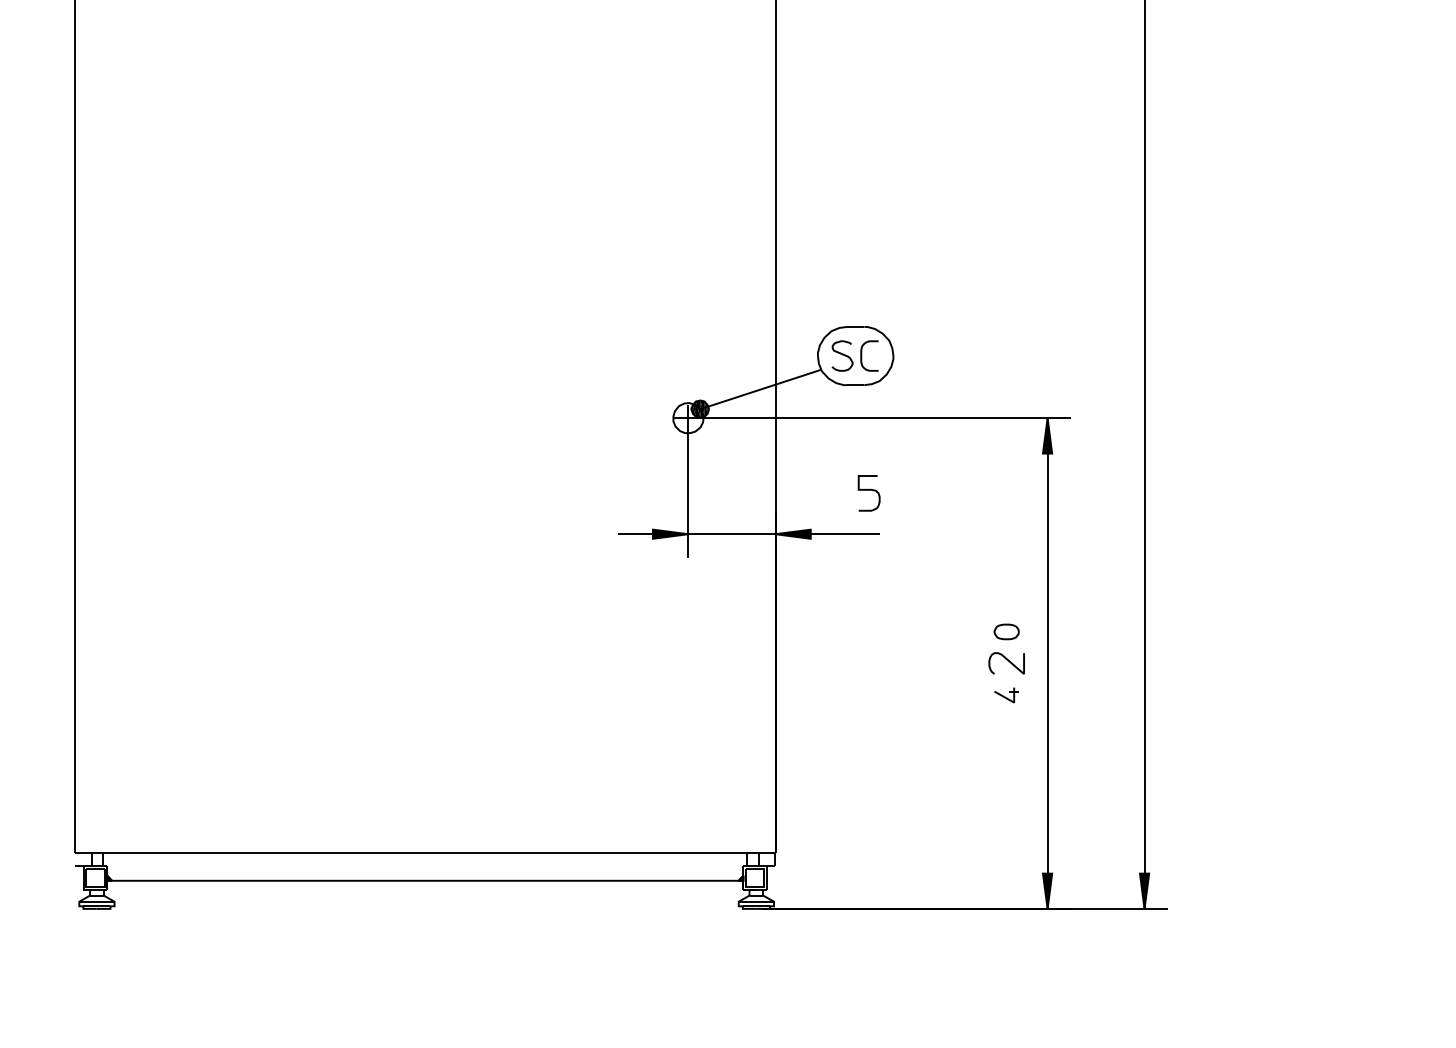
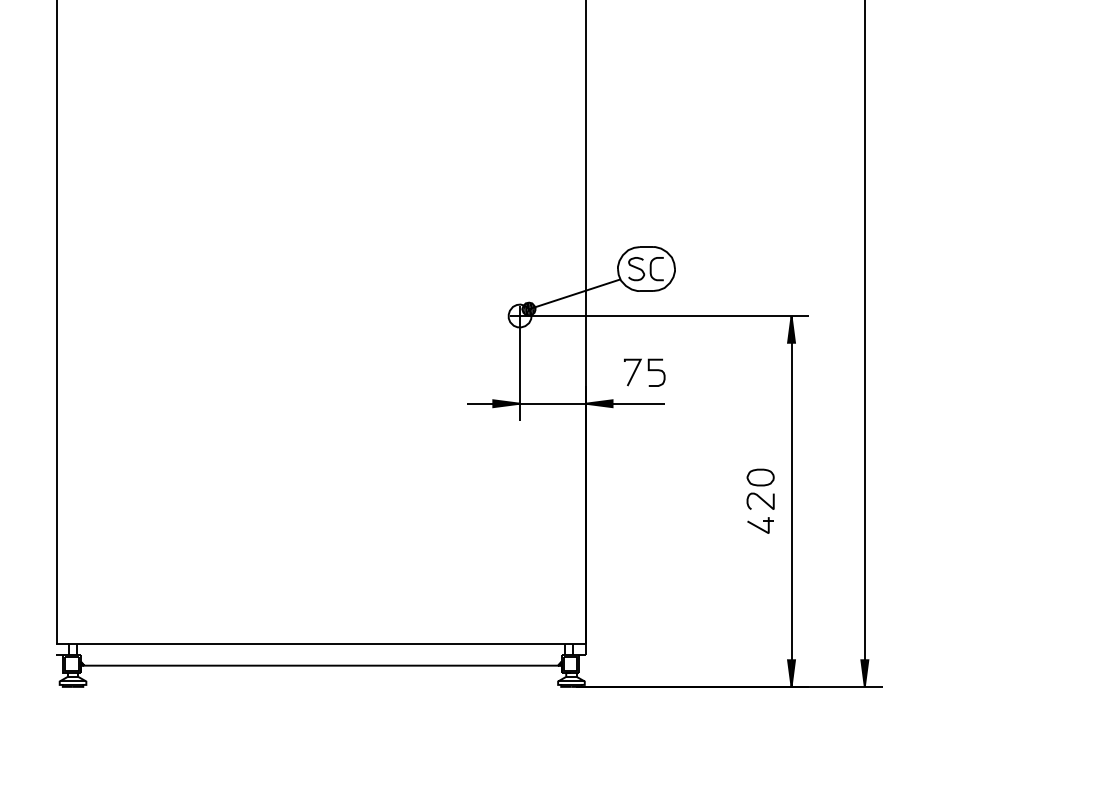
line: (838, 492) -> (633, 372), added
part: (1006, 631) -> (760, 477), size x1.43
part: (1006, 695) -> (760, 525), size x1.43

